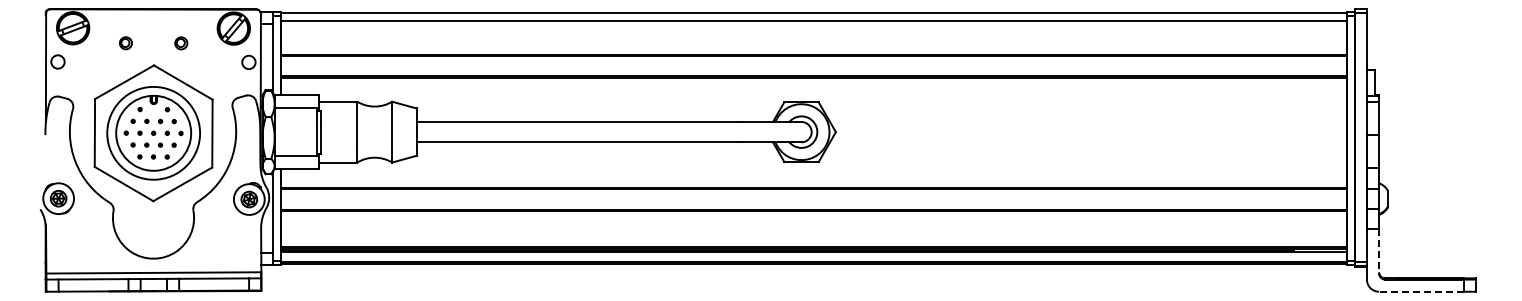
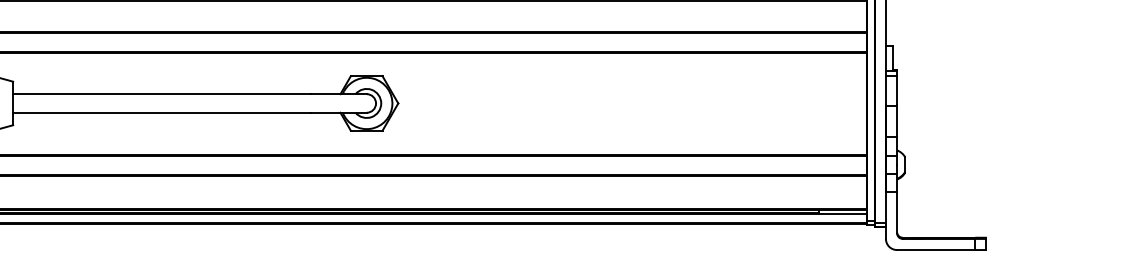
line: (1379, 251) -> (897, 213), dashed -> solid
line: (1421, 291) -> (936, 249), dashed -> solid

